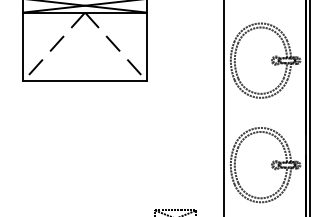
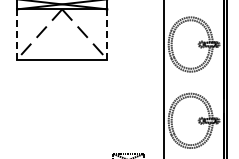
line: (22, 46) -> (16, 34), solid -> dashed
line: (147, 46) -> (107, 34), solid -> dashed

